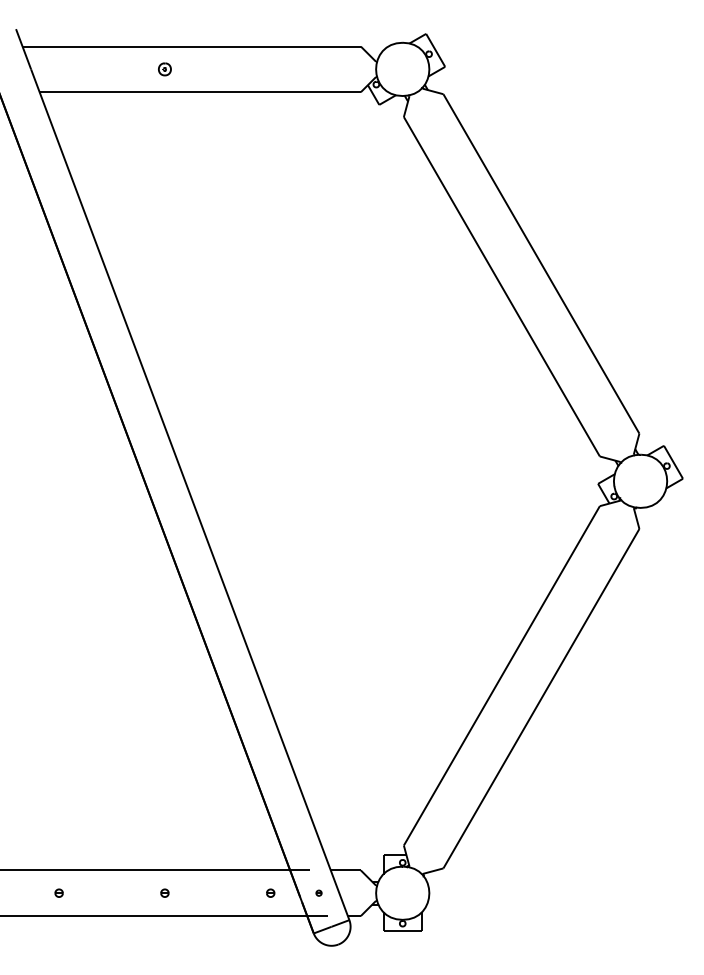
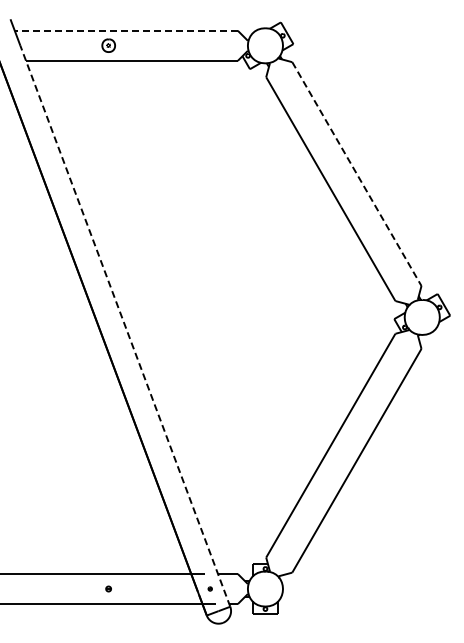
line: (191, 46) -> (126, 30), solid -> dashed
part: (164, 68) -> (108, 45), size x1.6
line: (542, 264) -> (357, 174), solid -> dashed
line: (190, 493) -> (125, 325), solid -> dashed
part: (58, 892) -> (38, 588), removed
part: (270, 892) -> (178, 588), removed

